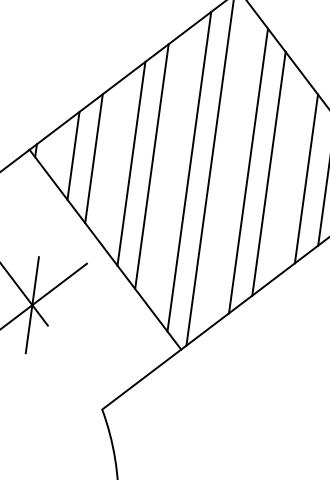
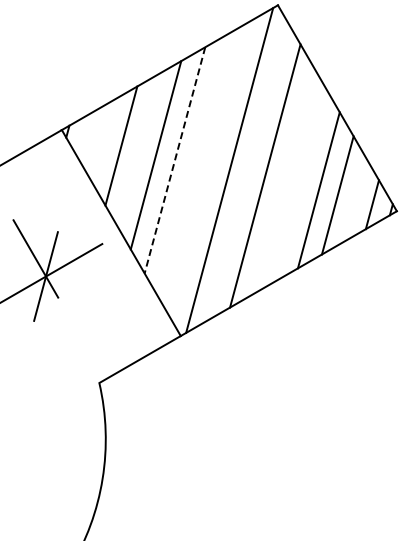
line: (73, 155) -> (102, 140), removed
line: (151, 166) -> (174, 160), solid -> dashed
line: (189, 171) -> (209, 169), removed
line: (269, 173) -> (284, 180), removed

